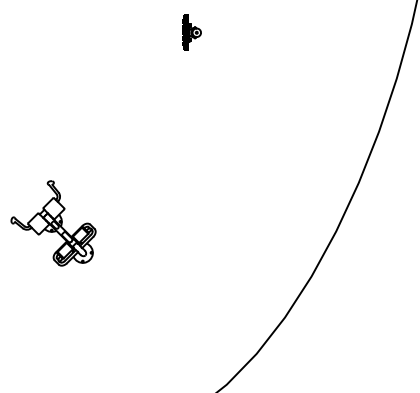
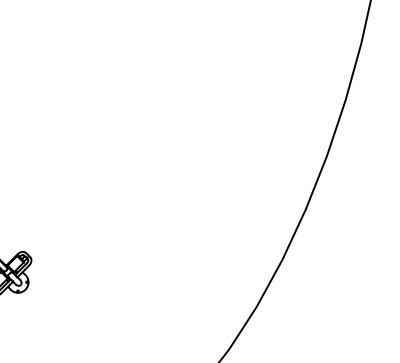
part: (191, 32) -> (131, 52), removed

